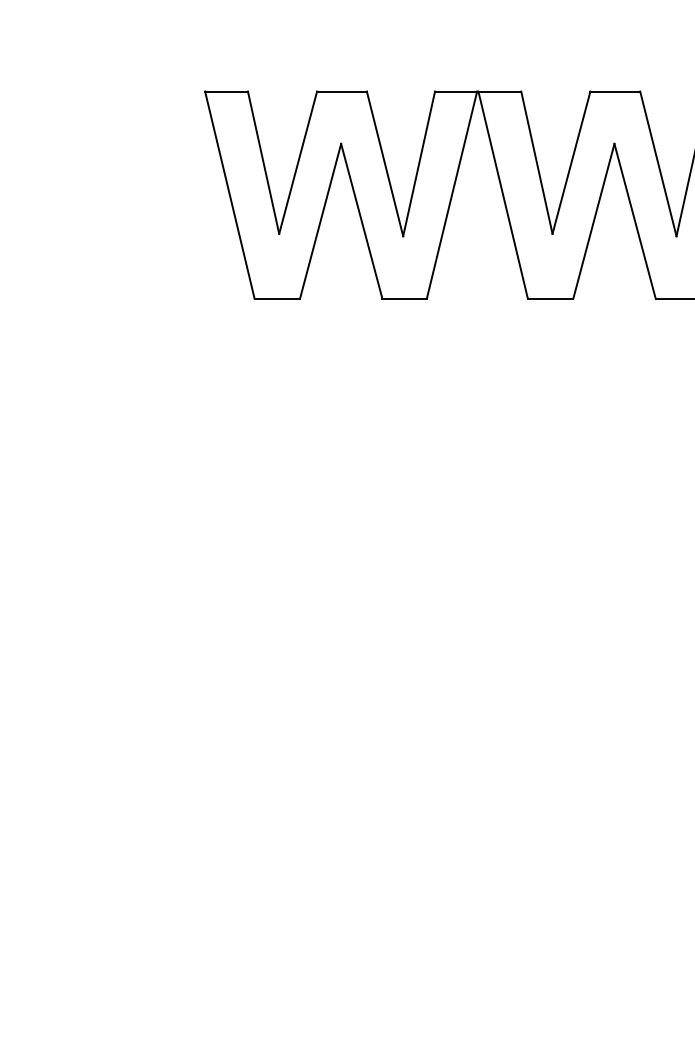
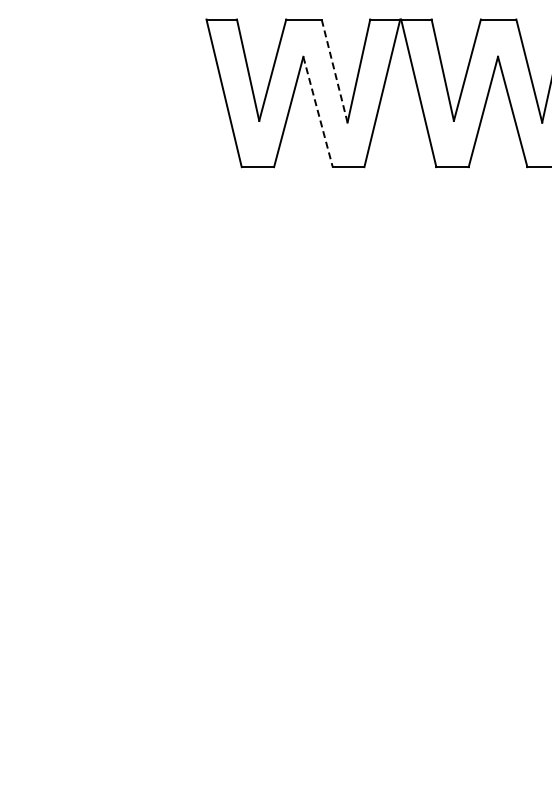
line: (384, 163) -> (334, 70), solid -> dashed
line: (362, 222) -> (318, 112), solid -> dashed

